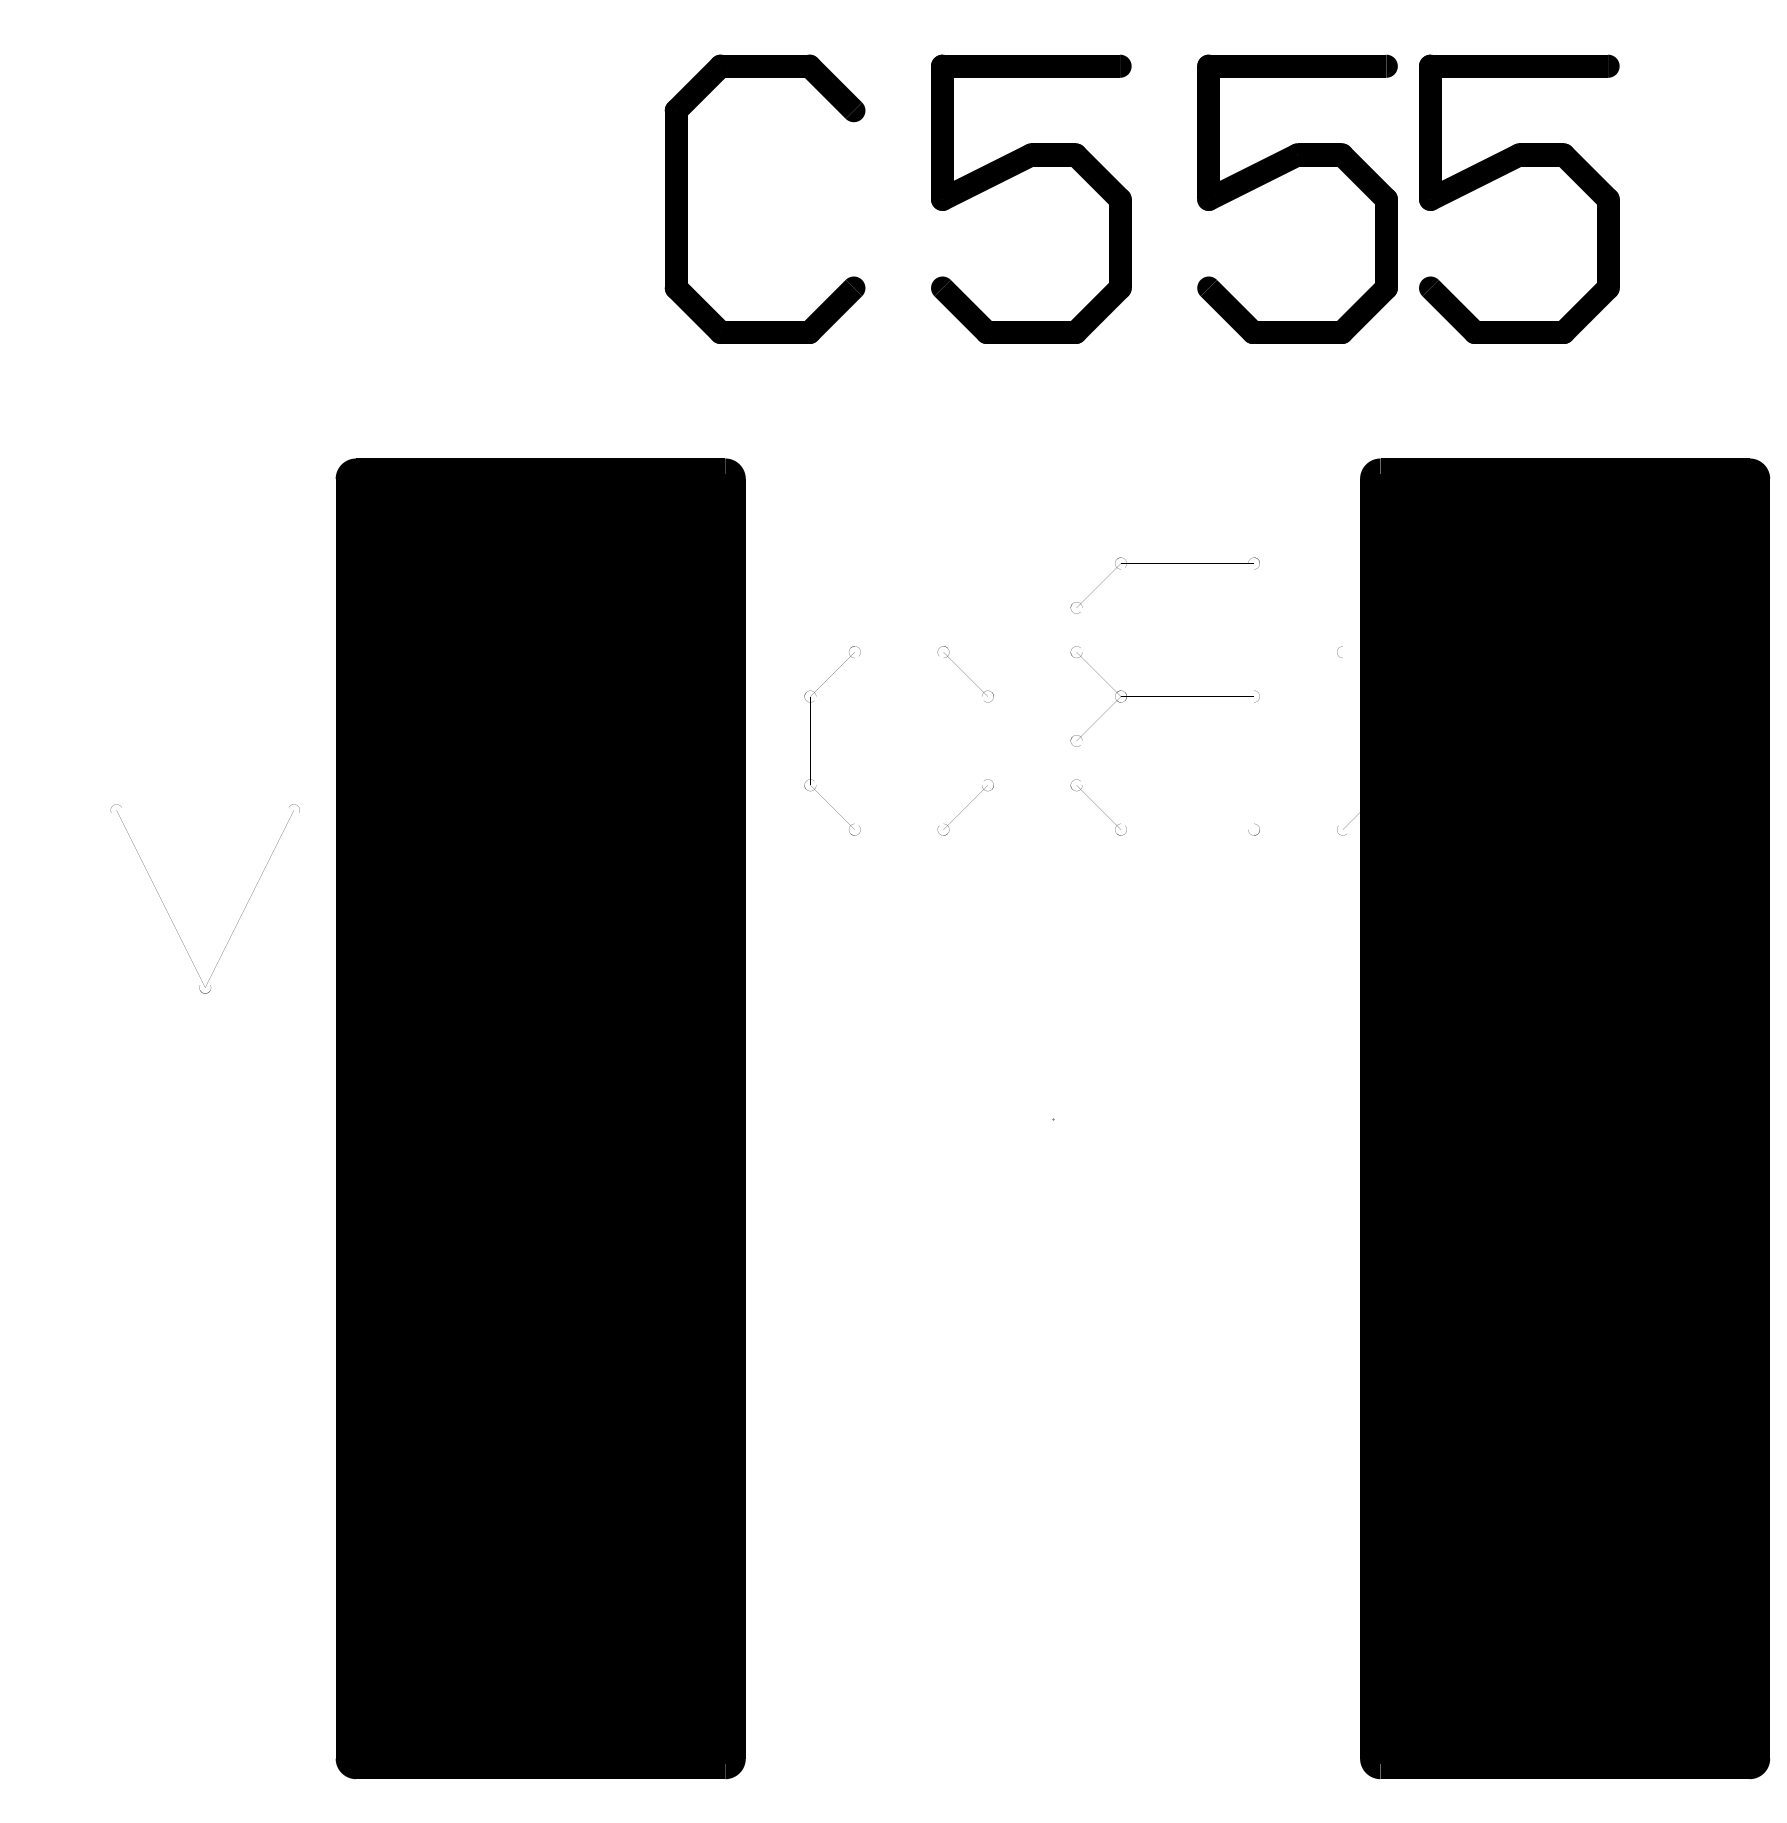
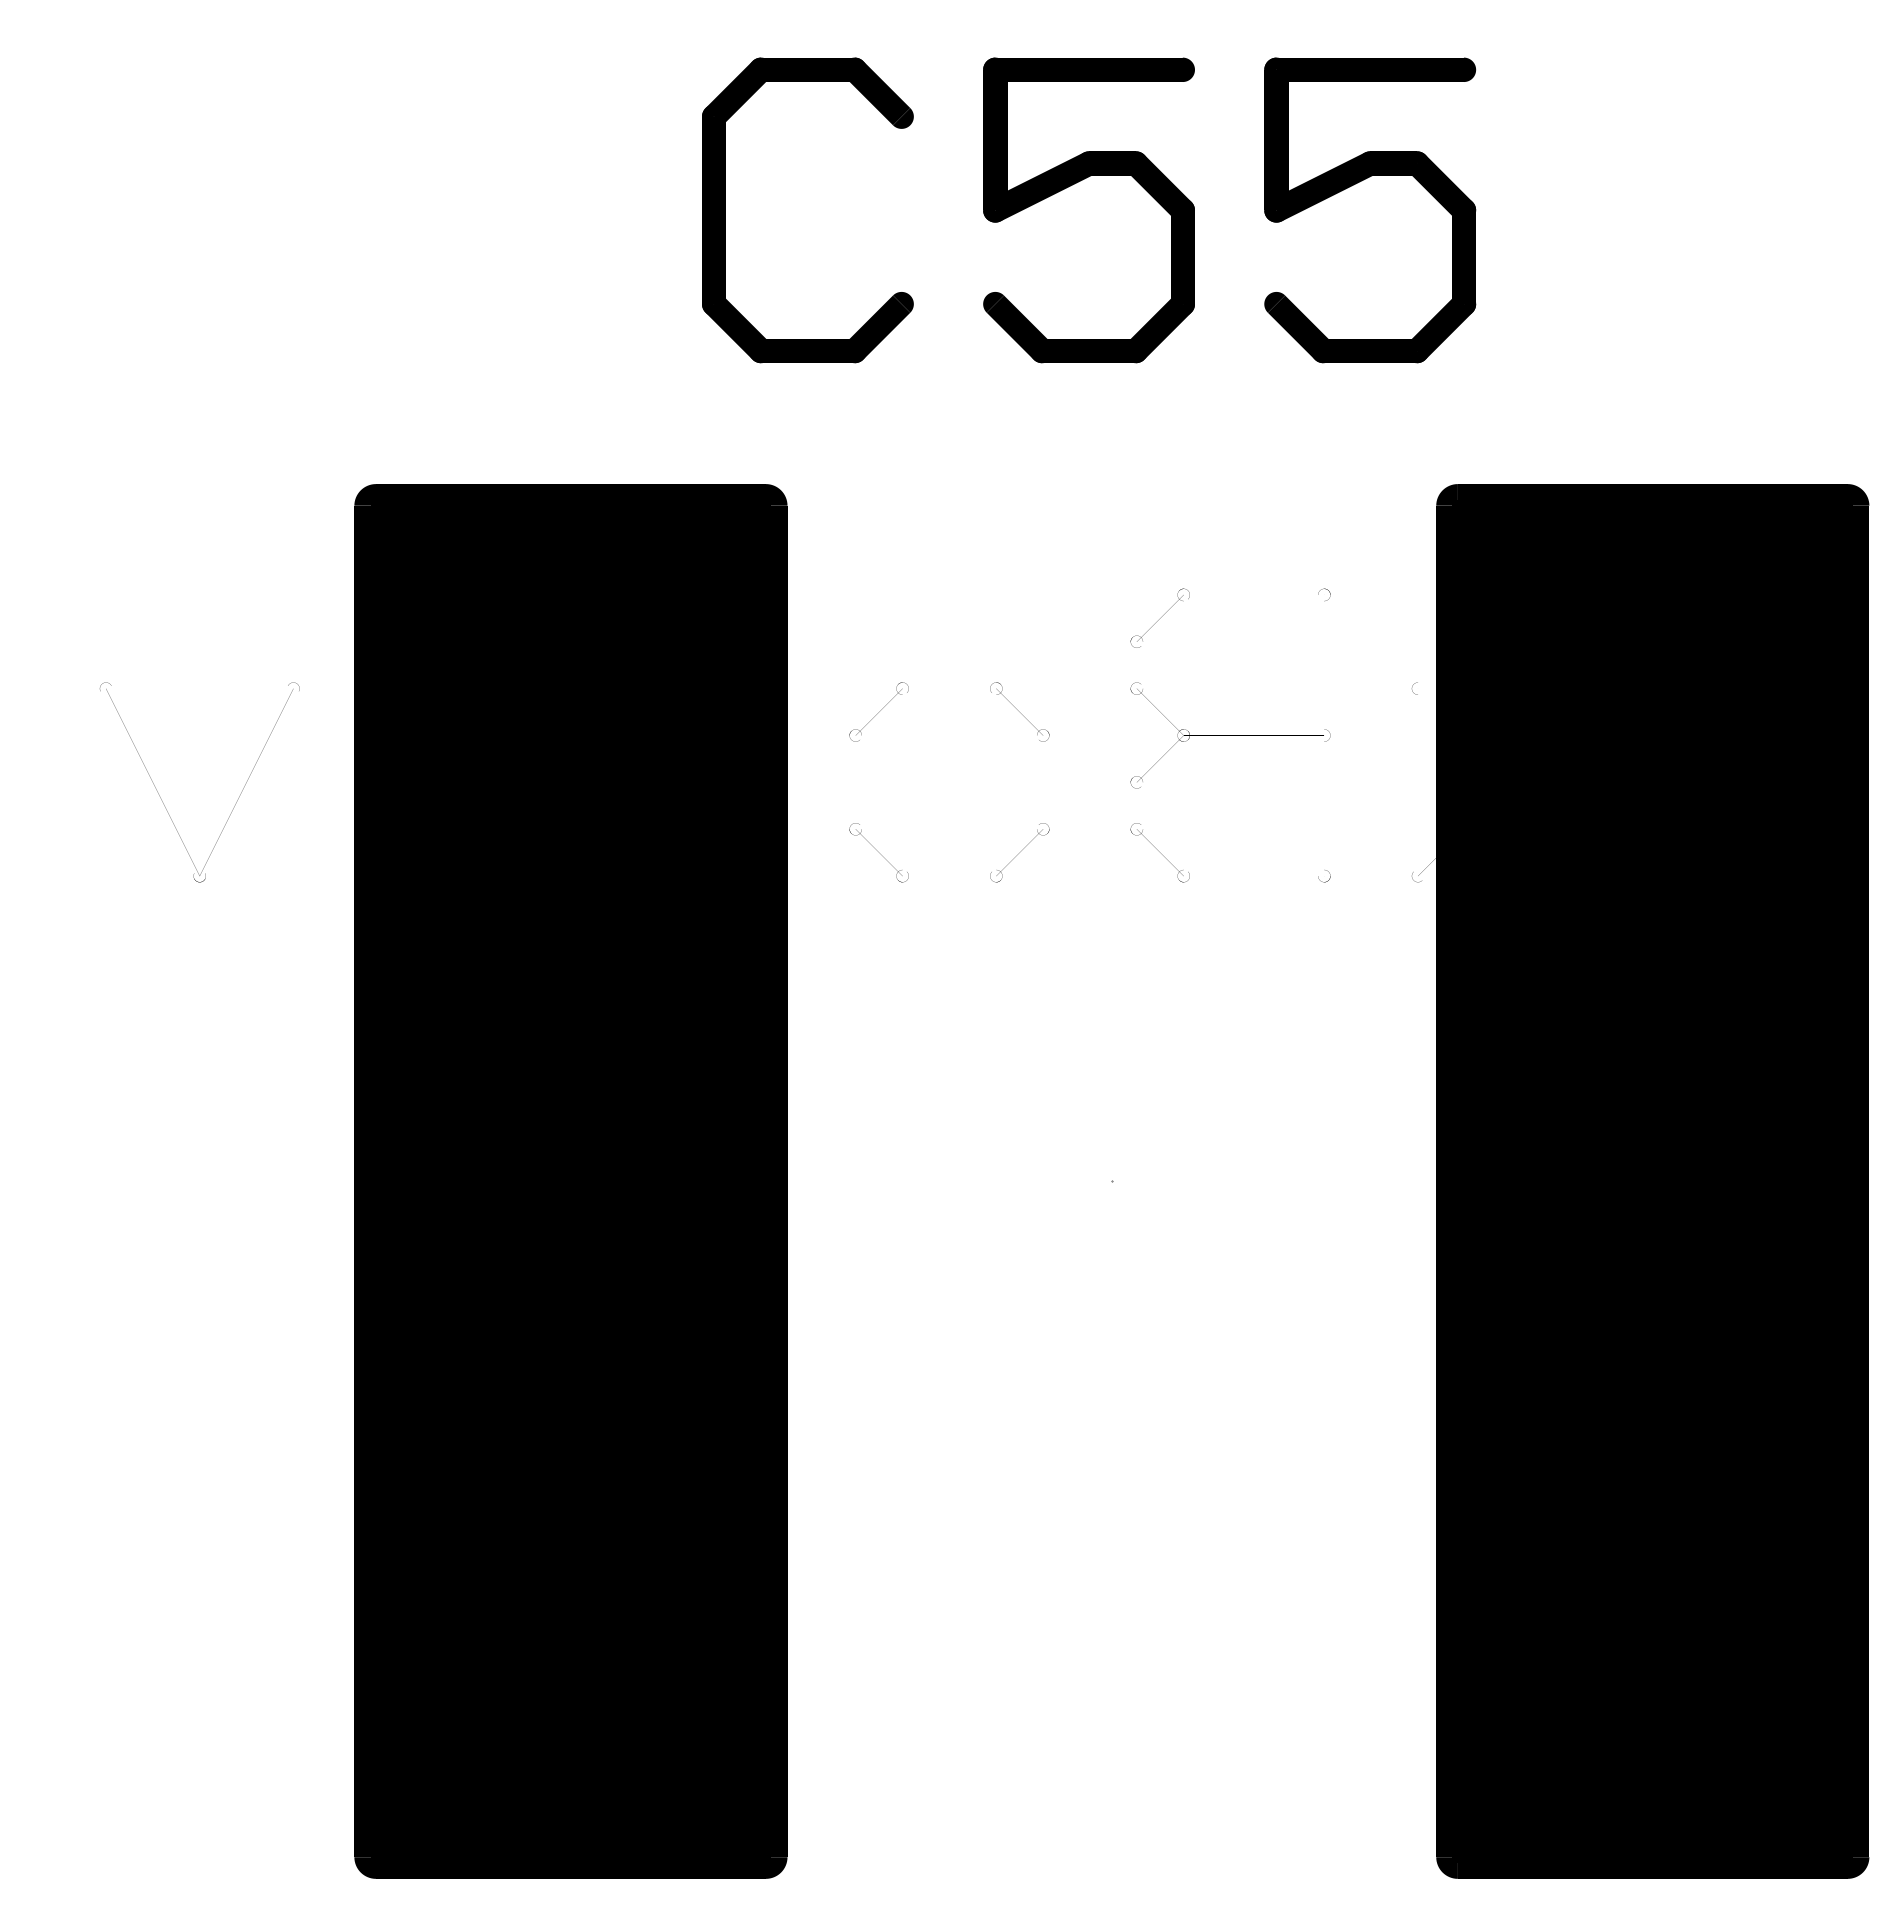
part: (1506, 174) -> (1590, 184), removed
part: (169, 915) -> (161, 799), moved

